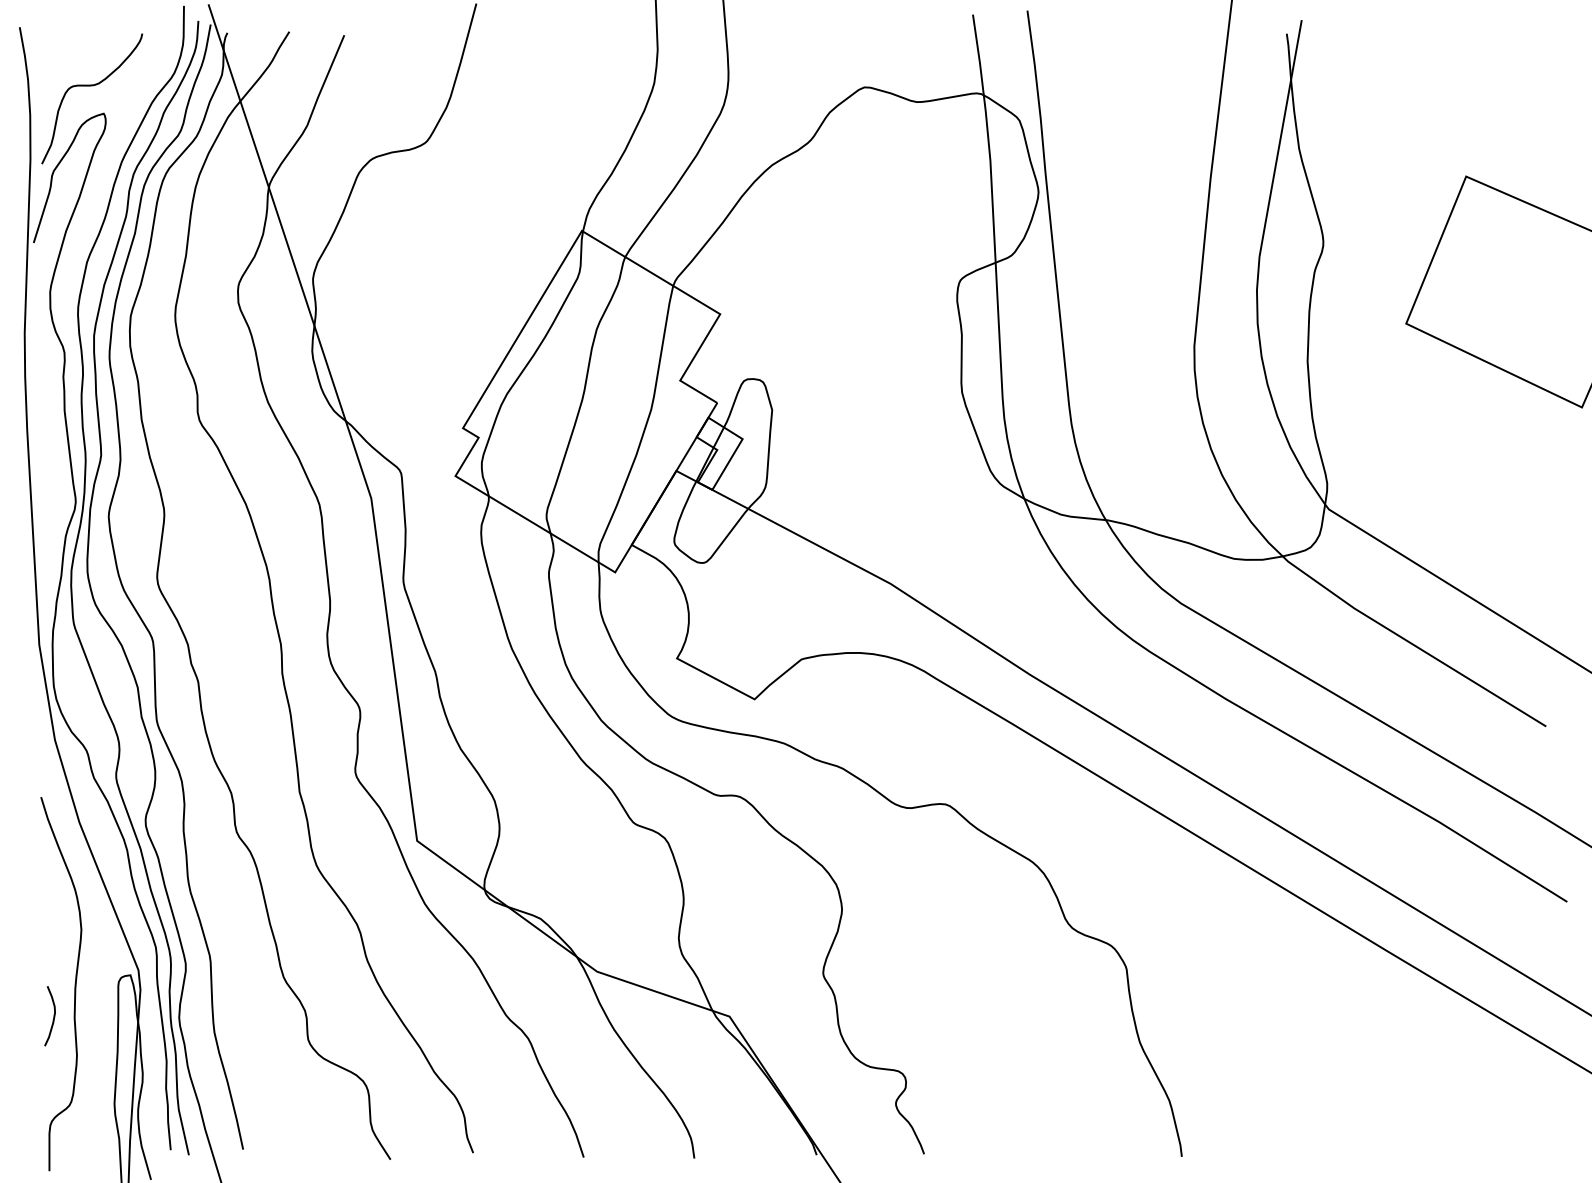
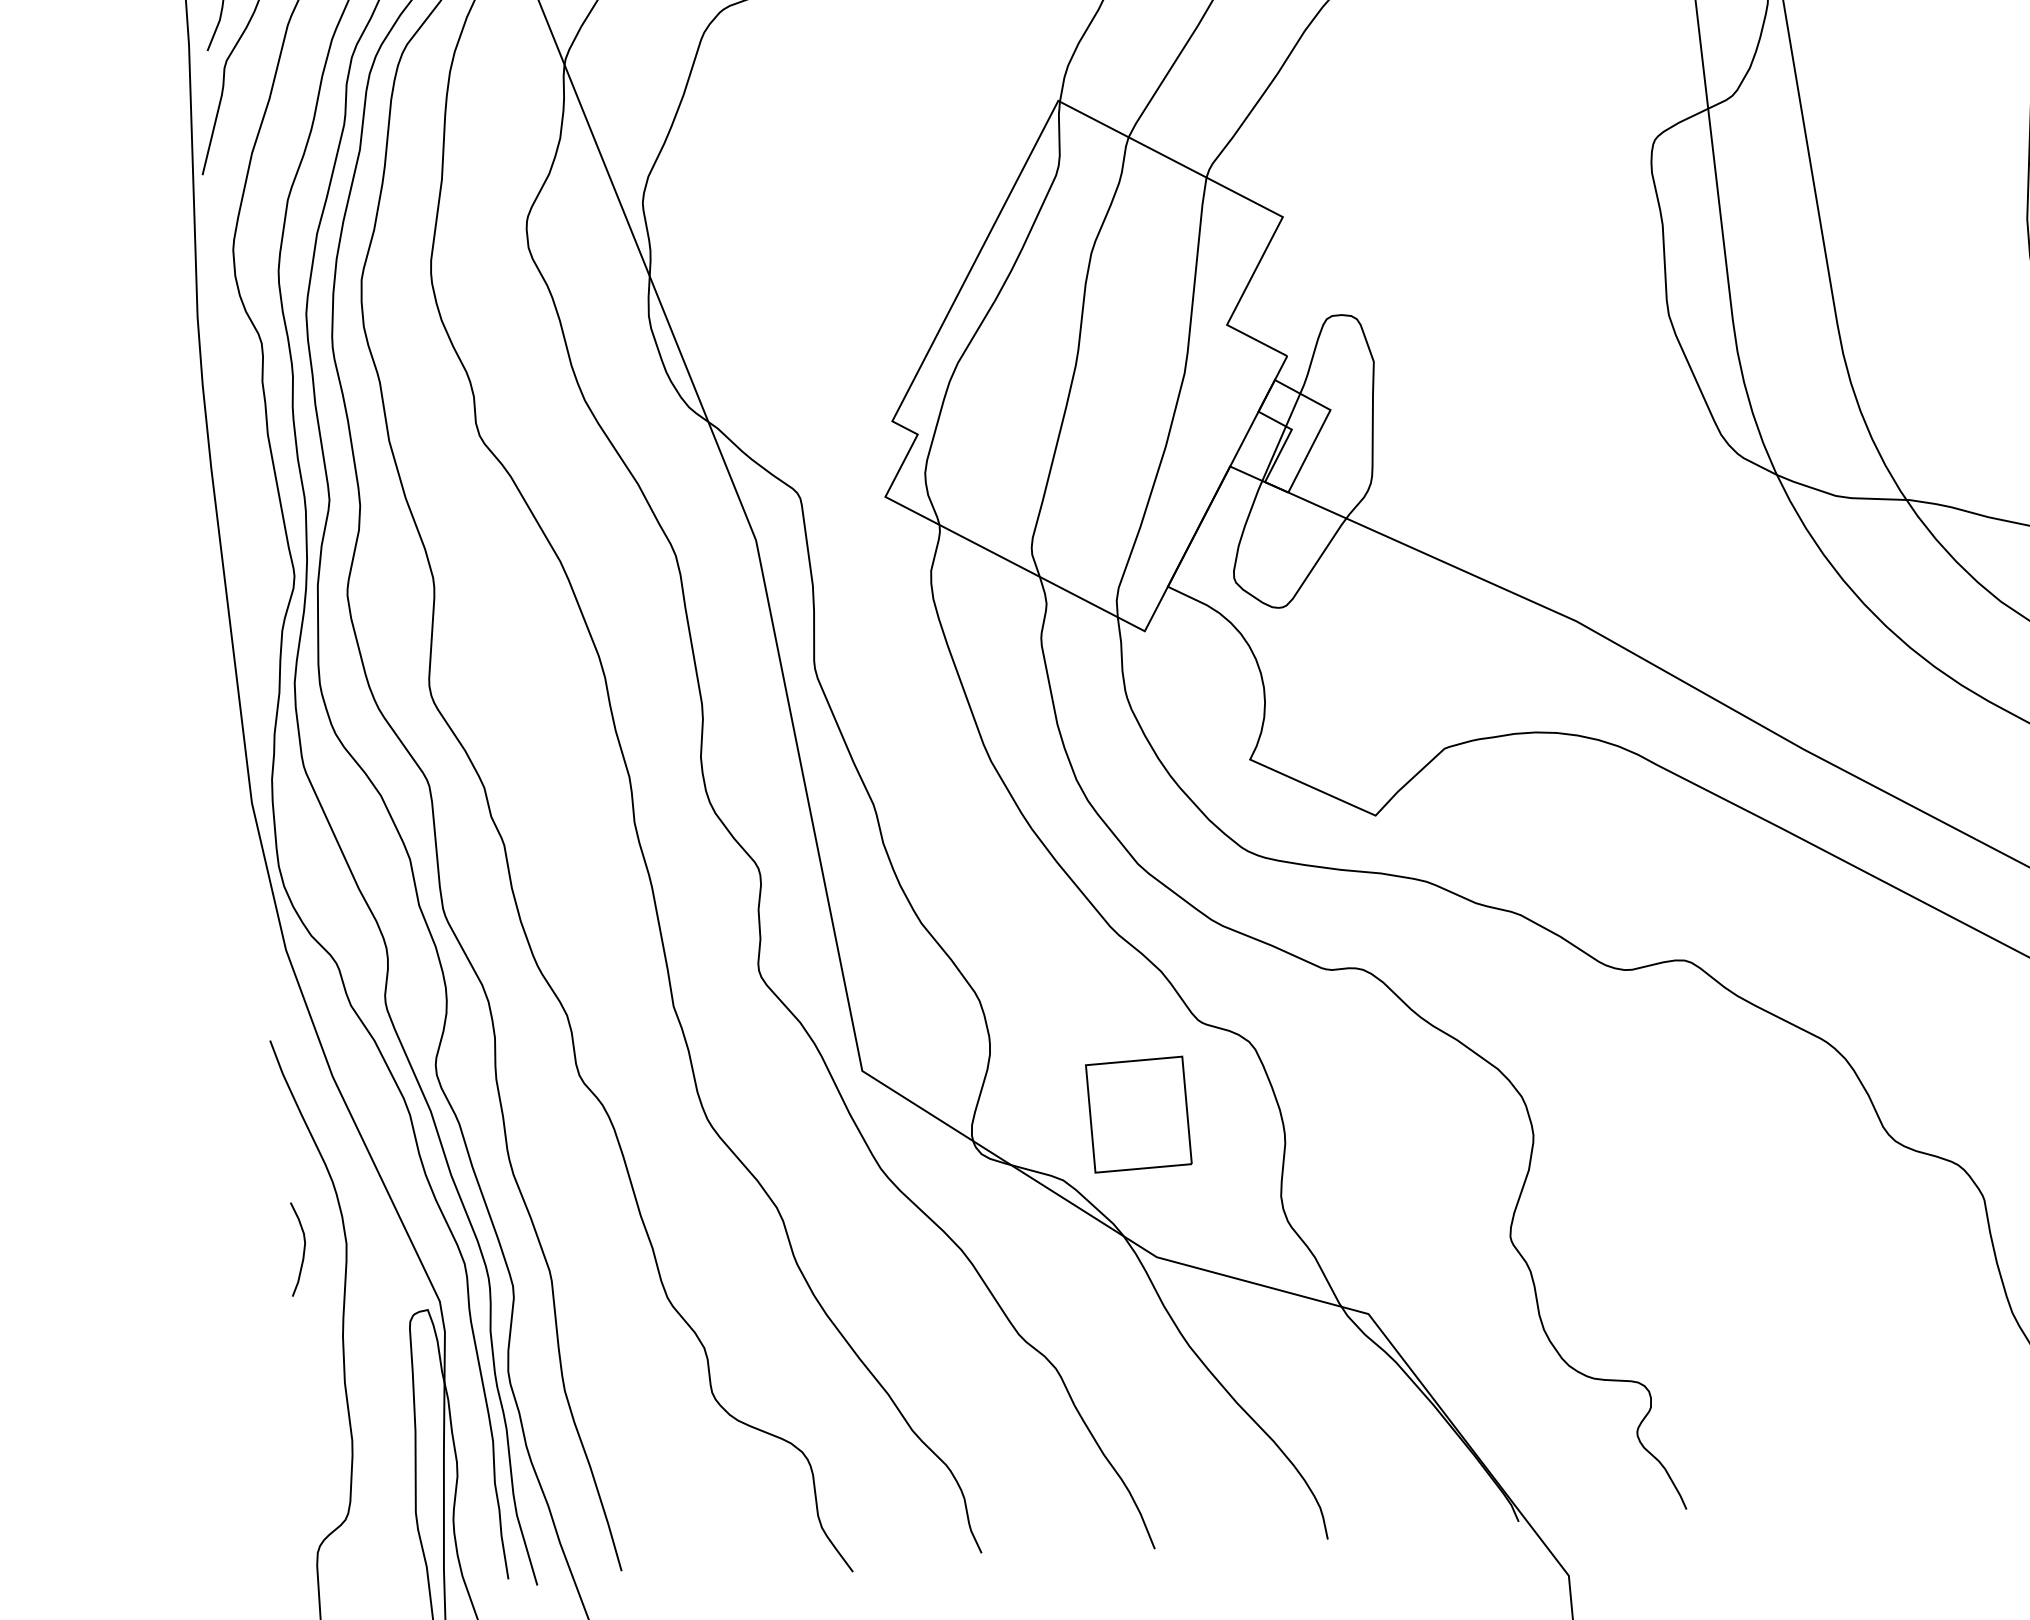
part: (591, 880) -> (1138, 1115), added
curve: (53, 1016) -> (303, 1249), moved

